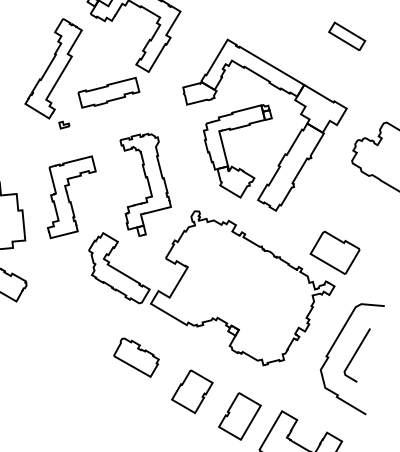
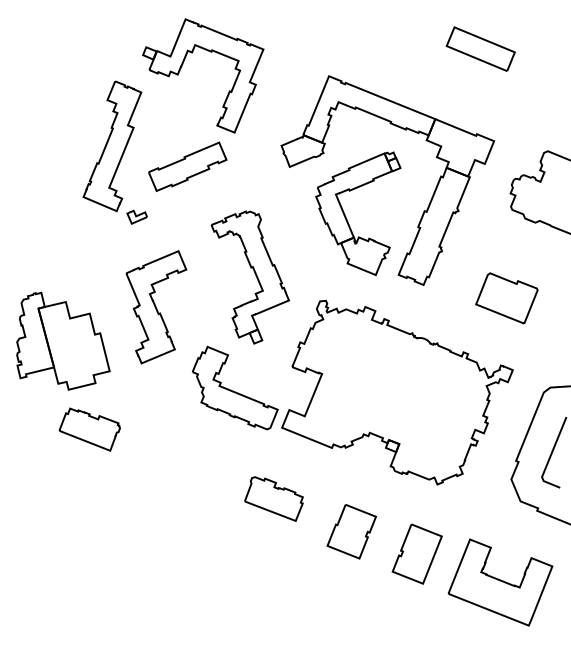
part: (347, 36) -> (480, 48), size x1.43
part: (63, 124) -> (136, 216), size x1.43
part: (334, 252) -> (506, 298), moved

